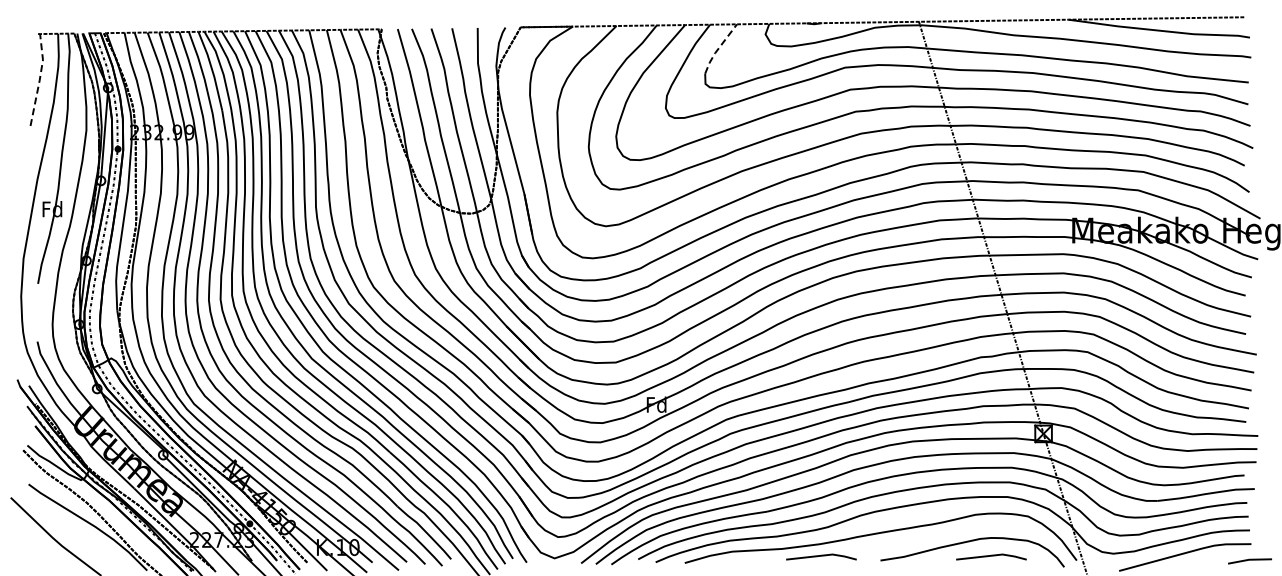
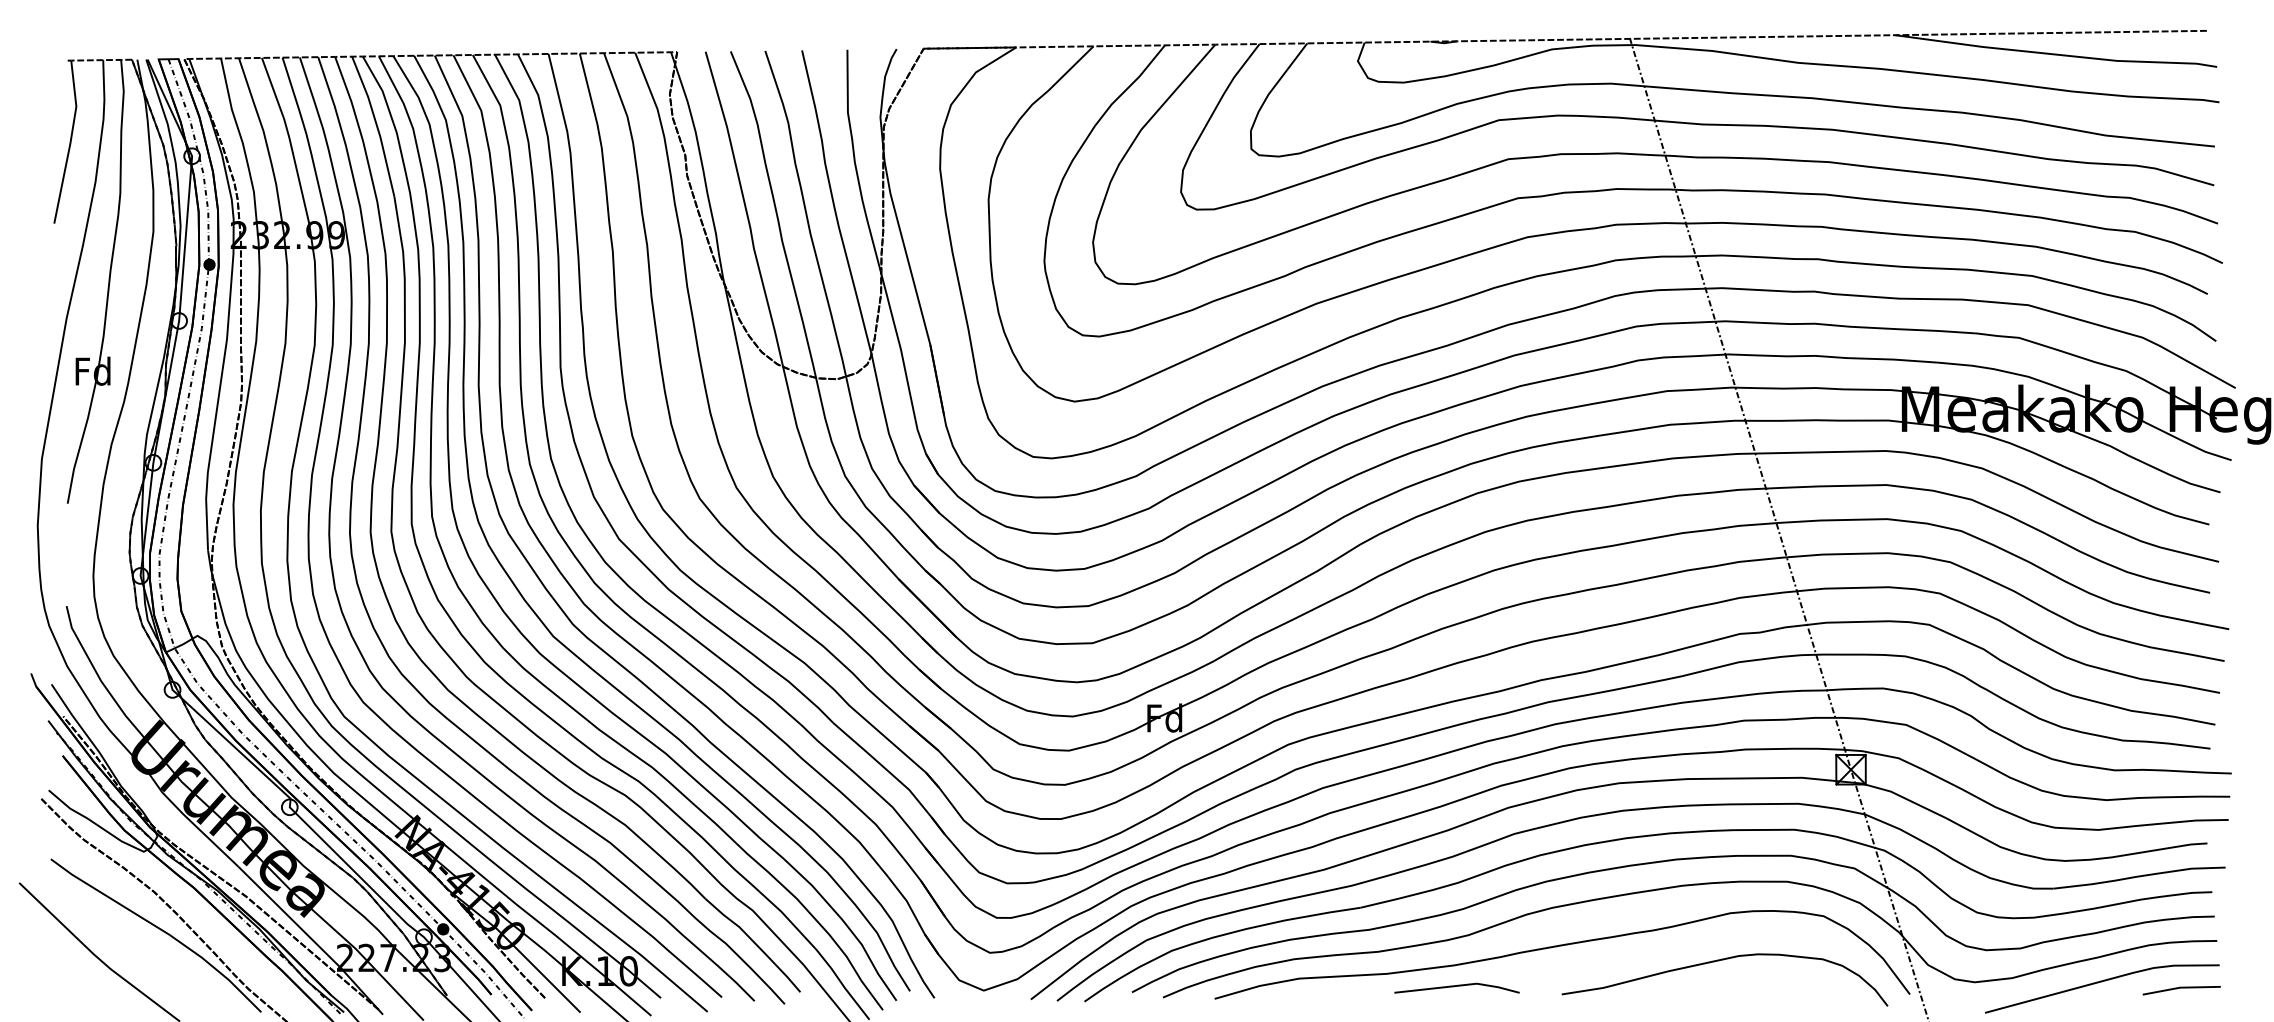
line: (718, 48) -> (1274, 86), dashed -> solid
line: (39, 79) -> (70, 141), dashed -> solid
line: (991, 556) -> (1758, 987), removed
line: (1249, 560) -> (2180, 988), moved

